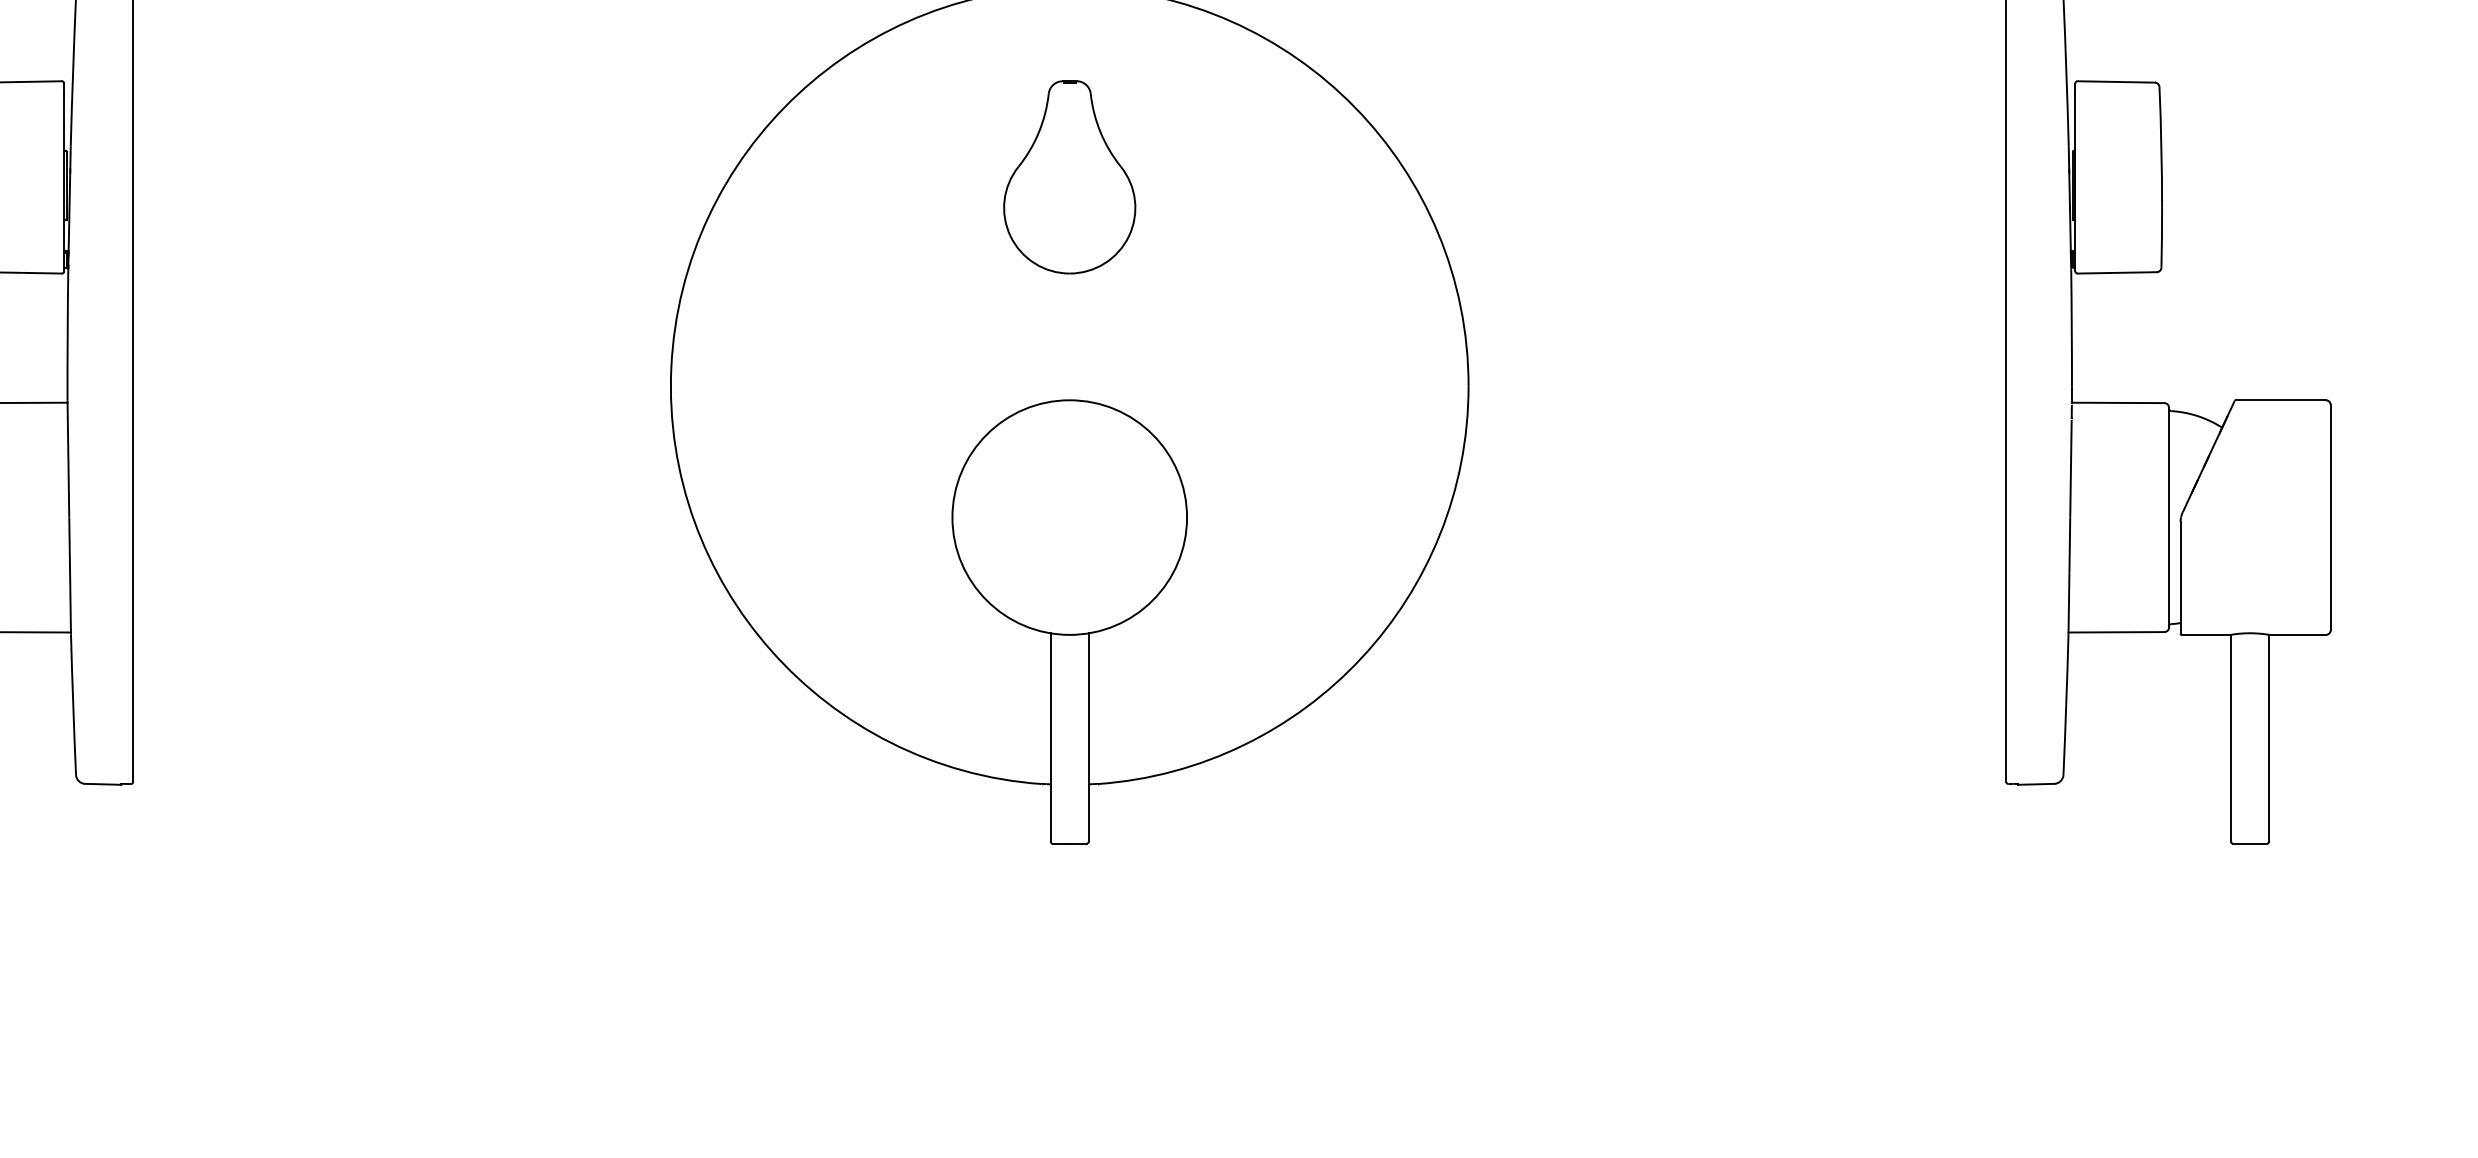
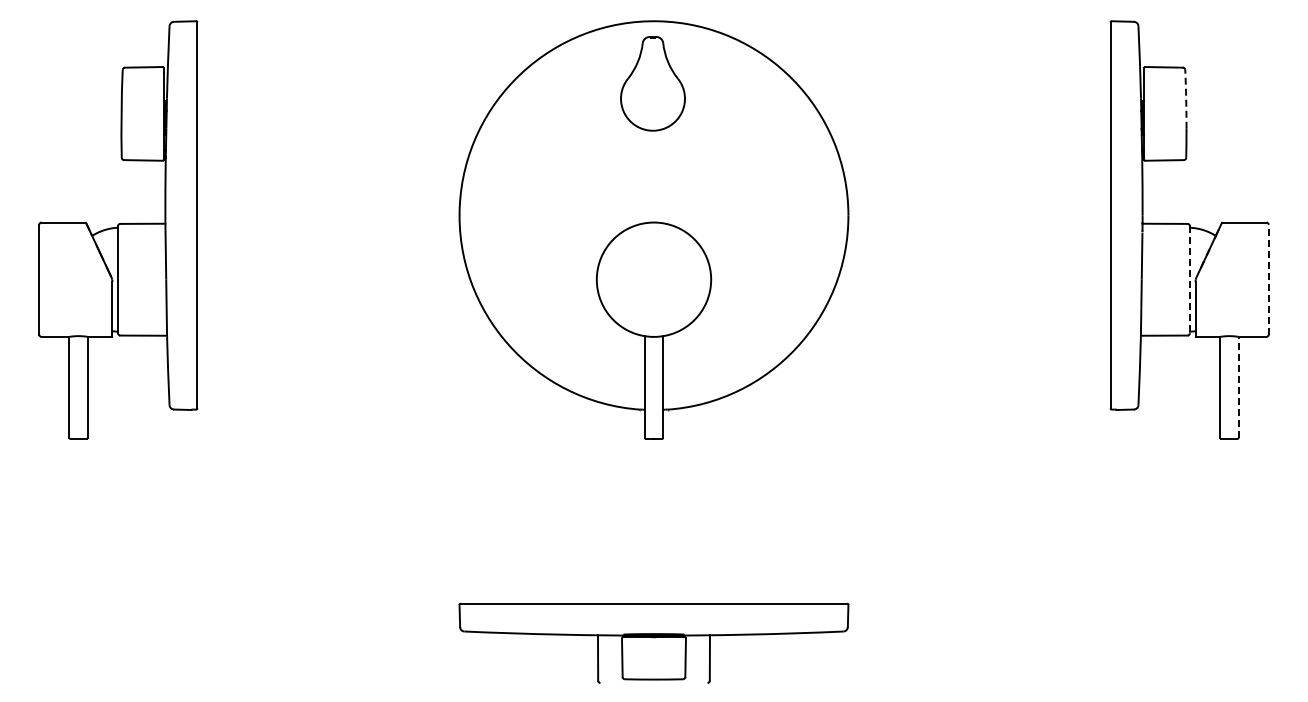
arc: (2162, 147) -> (1186, 99), solid -> dashed
part: (1068, 176) -> (652, 83), moved
line: (2168, 517) -> (1189, 279), solid -> dashed
line: (2330, 517) -> (1268, 279), solid -> dashed
line: (2268, 736) -> (1238, 386), solid -> dashed

